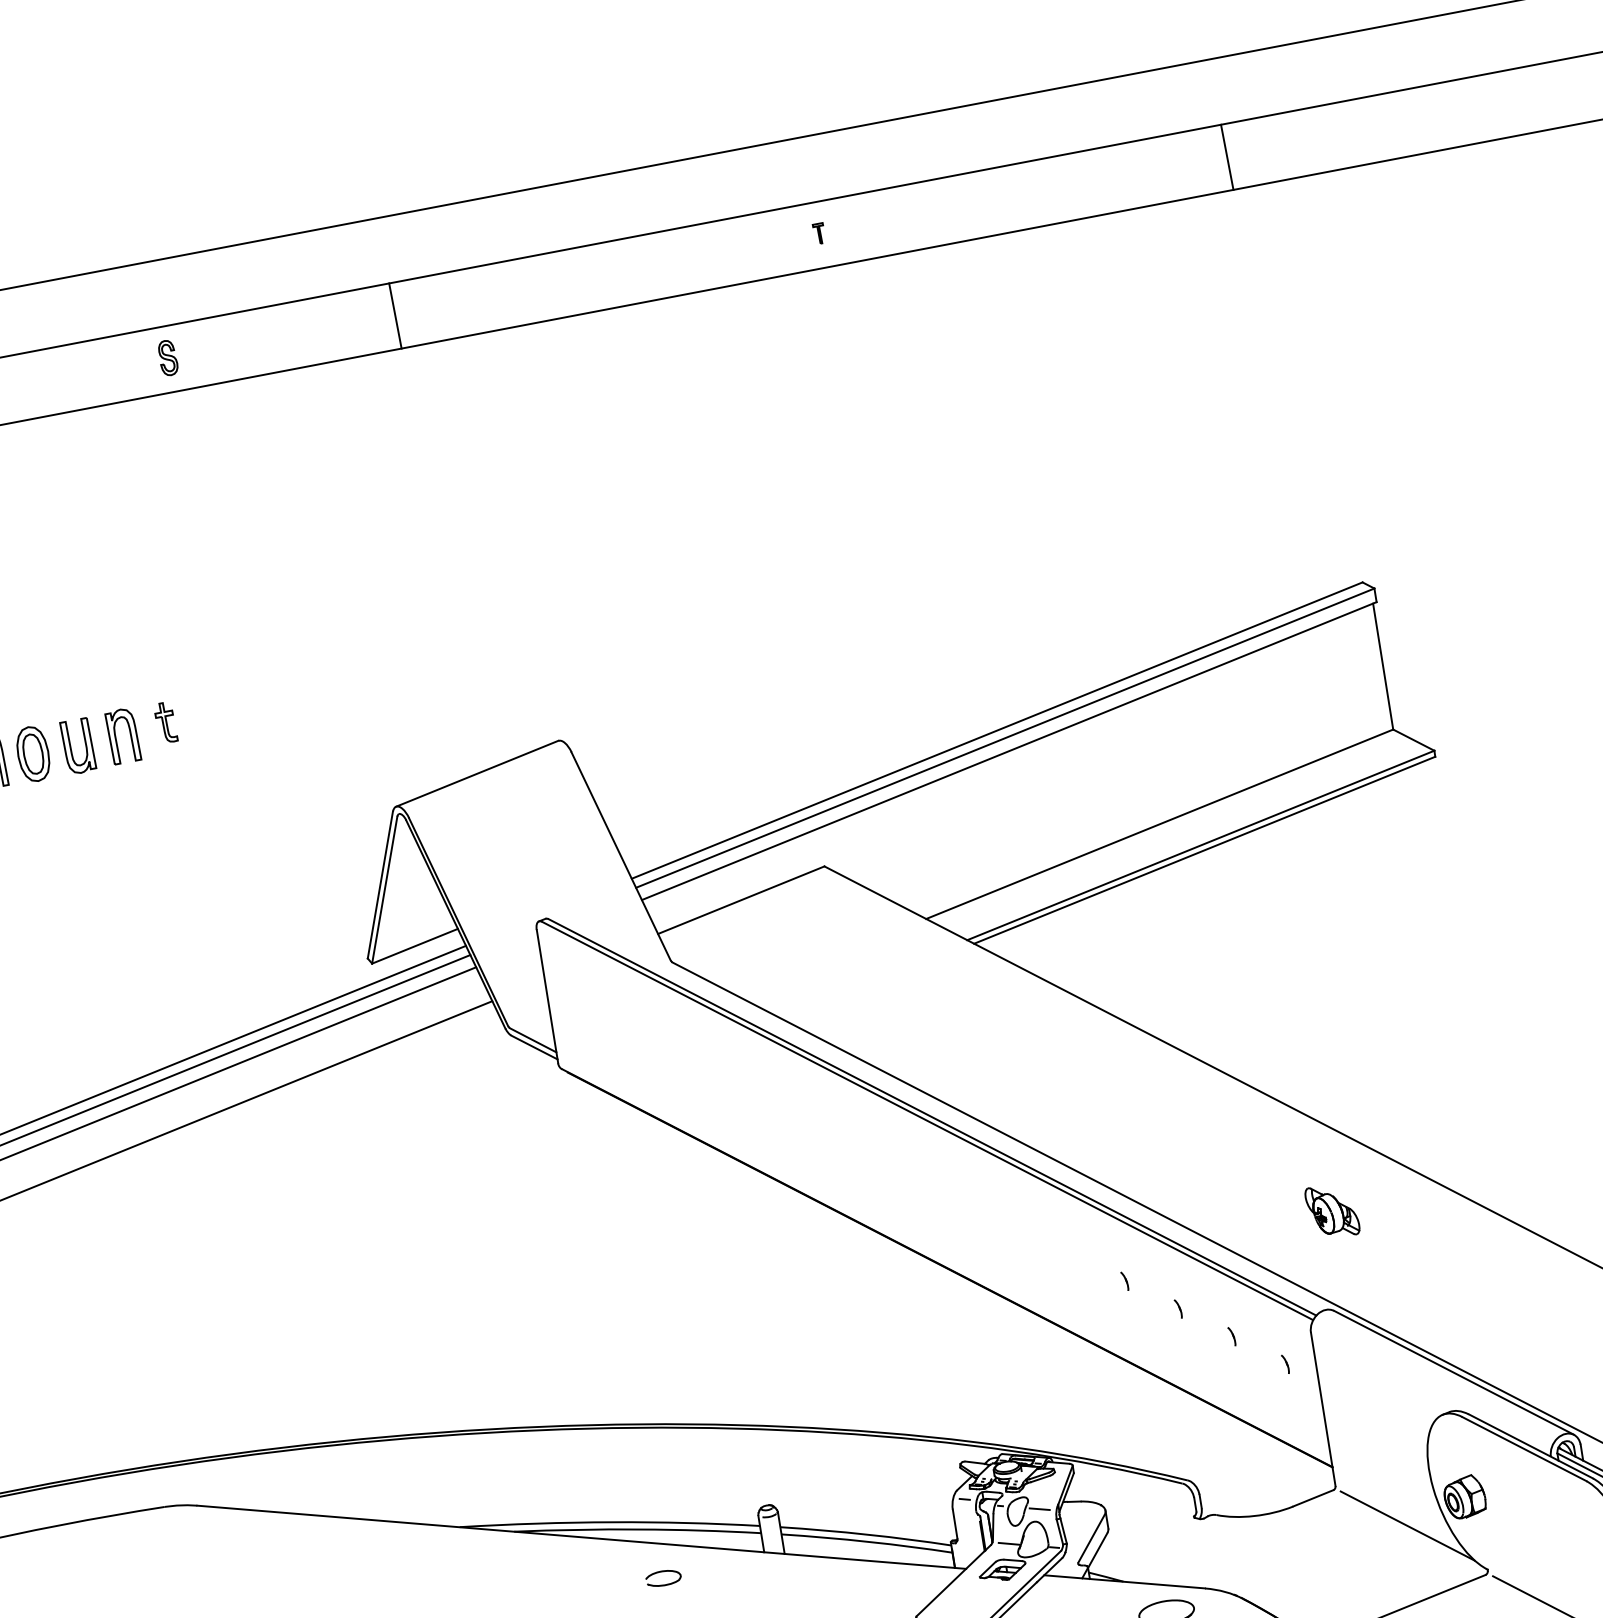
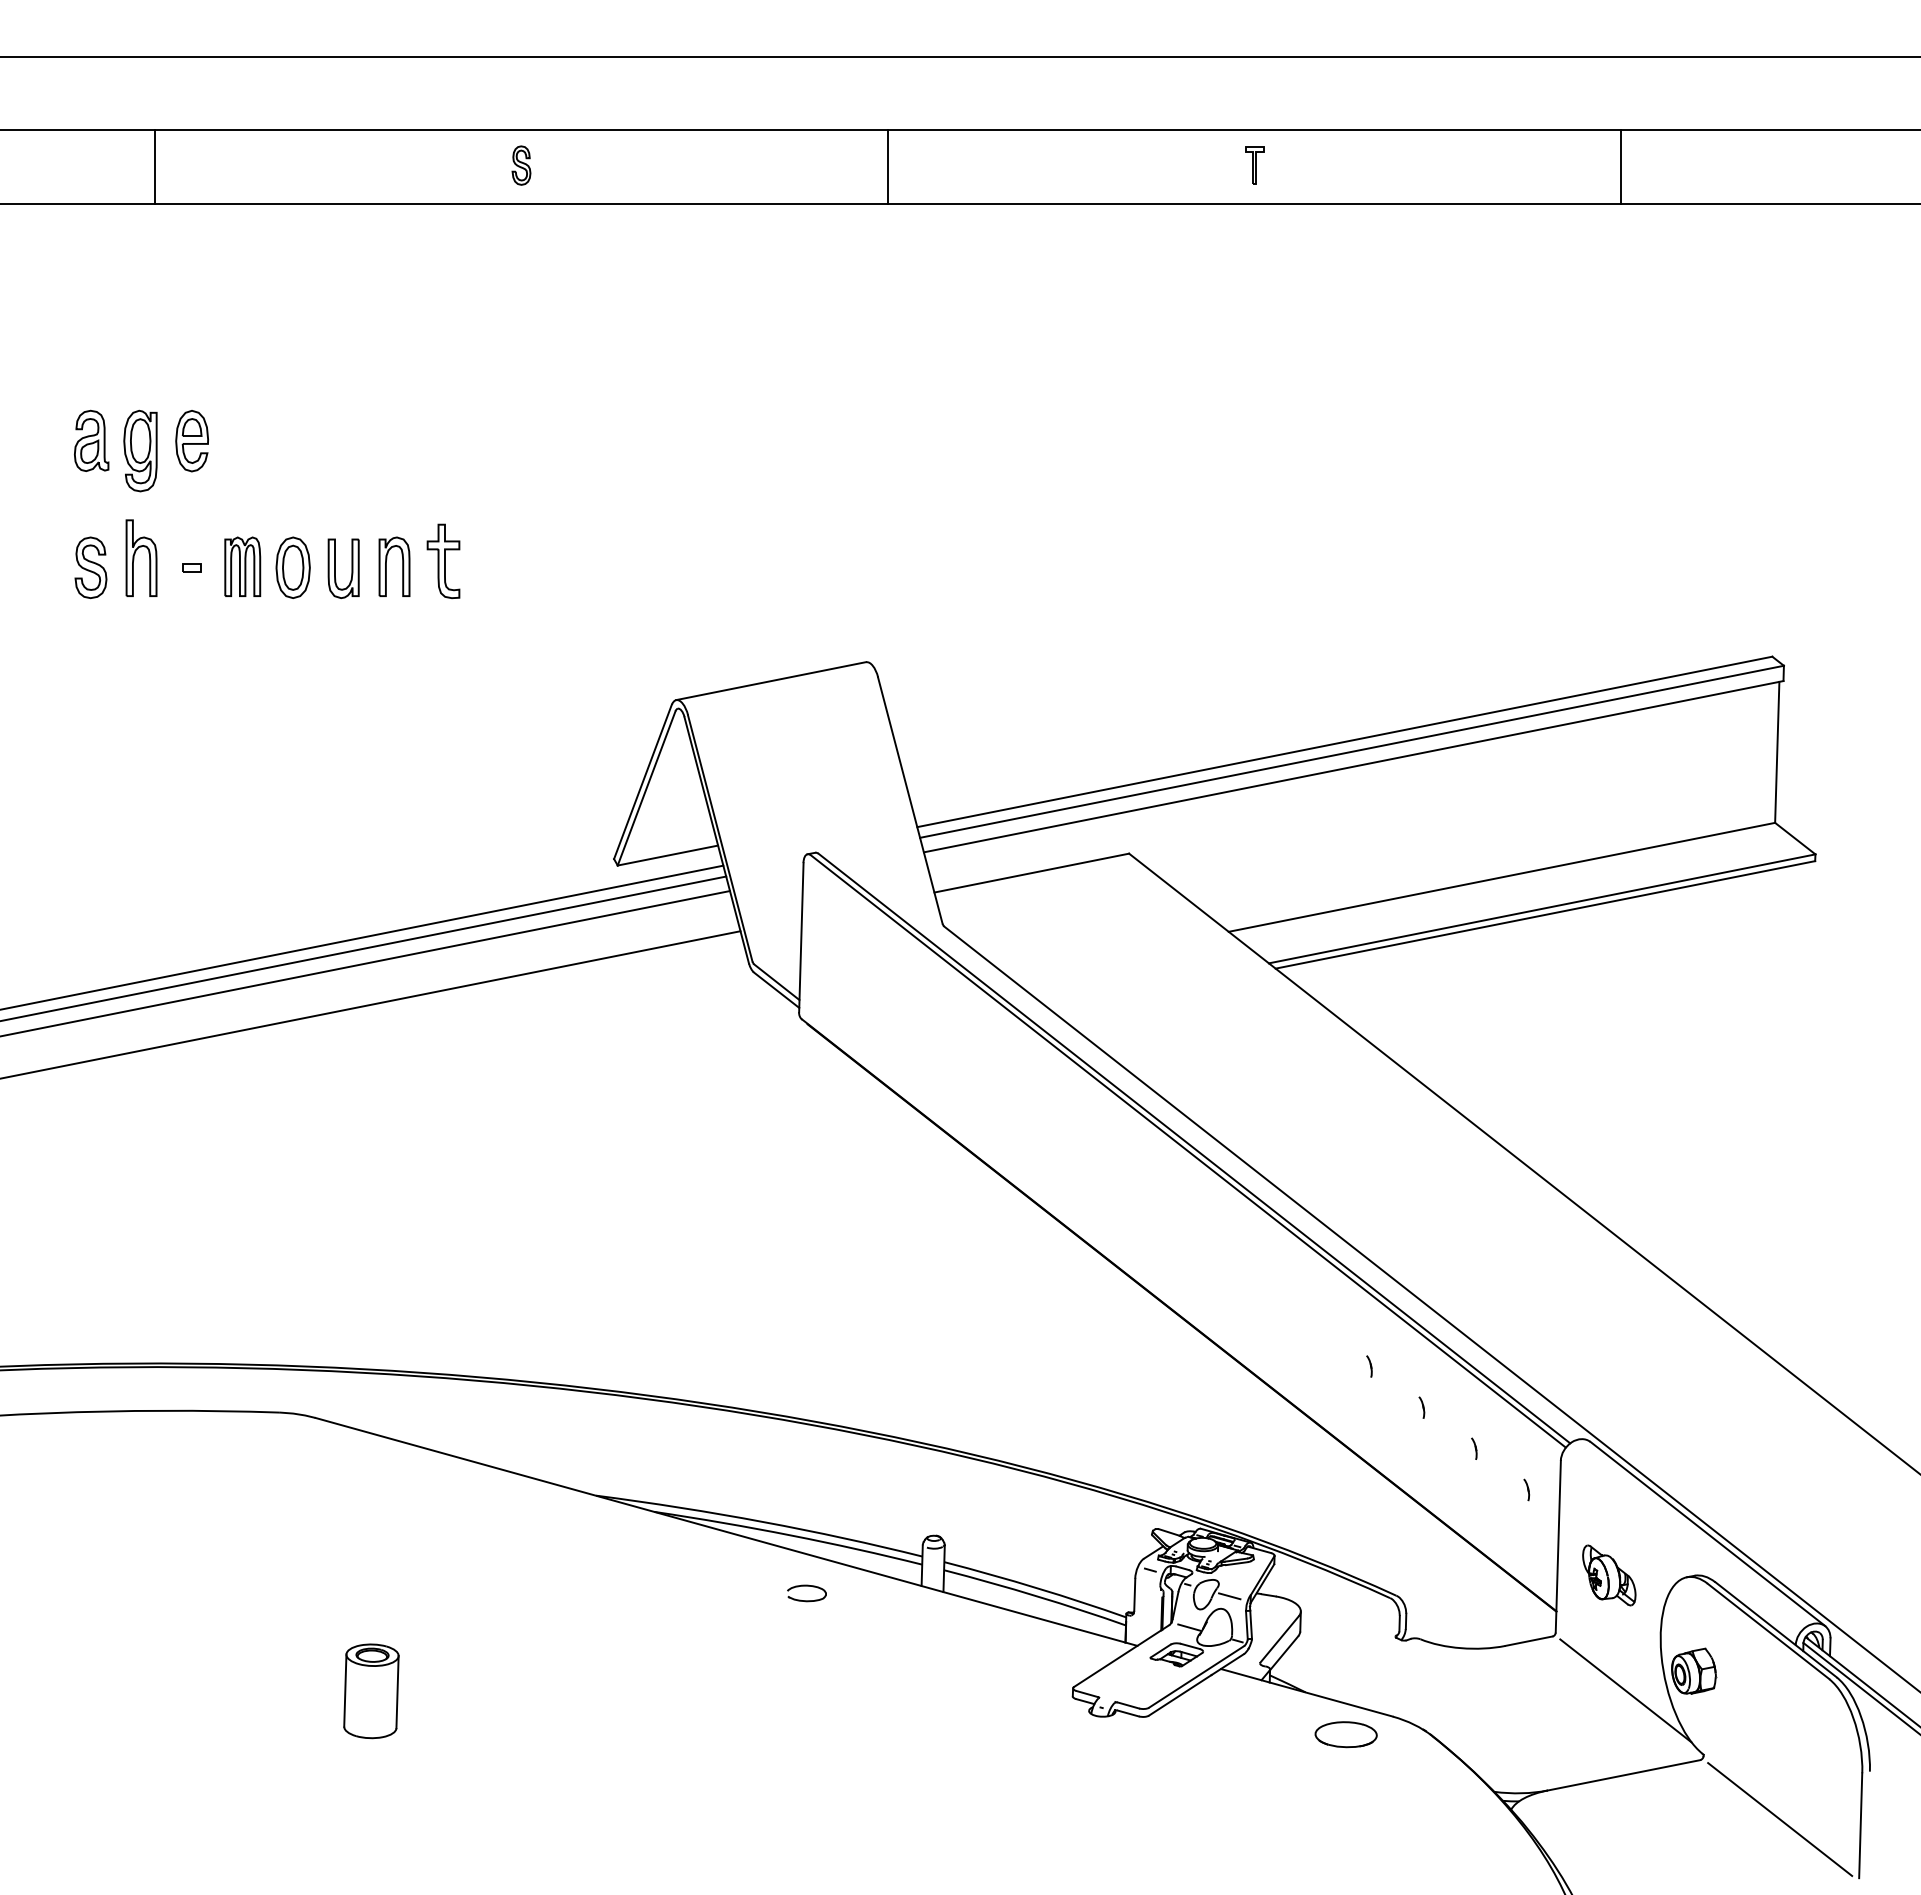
line: (1227, 156) -> (1621, 166), moved
part: (819, 233) -> (1254, 165), size x1.67
line: (395, 315) -> (888, 166), moved
part: (165, 722) -> (443, 560), size x1.67
part: (1332, 1211) -> (1609, 1575), moved

